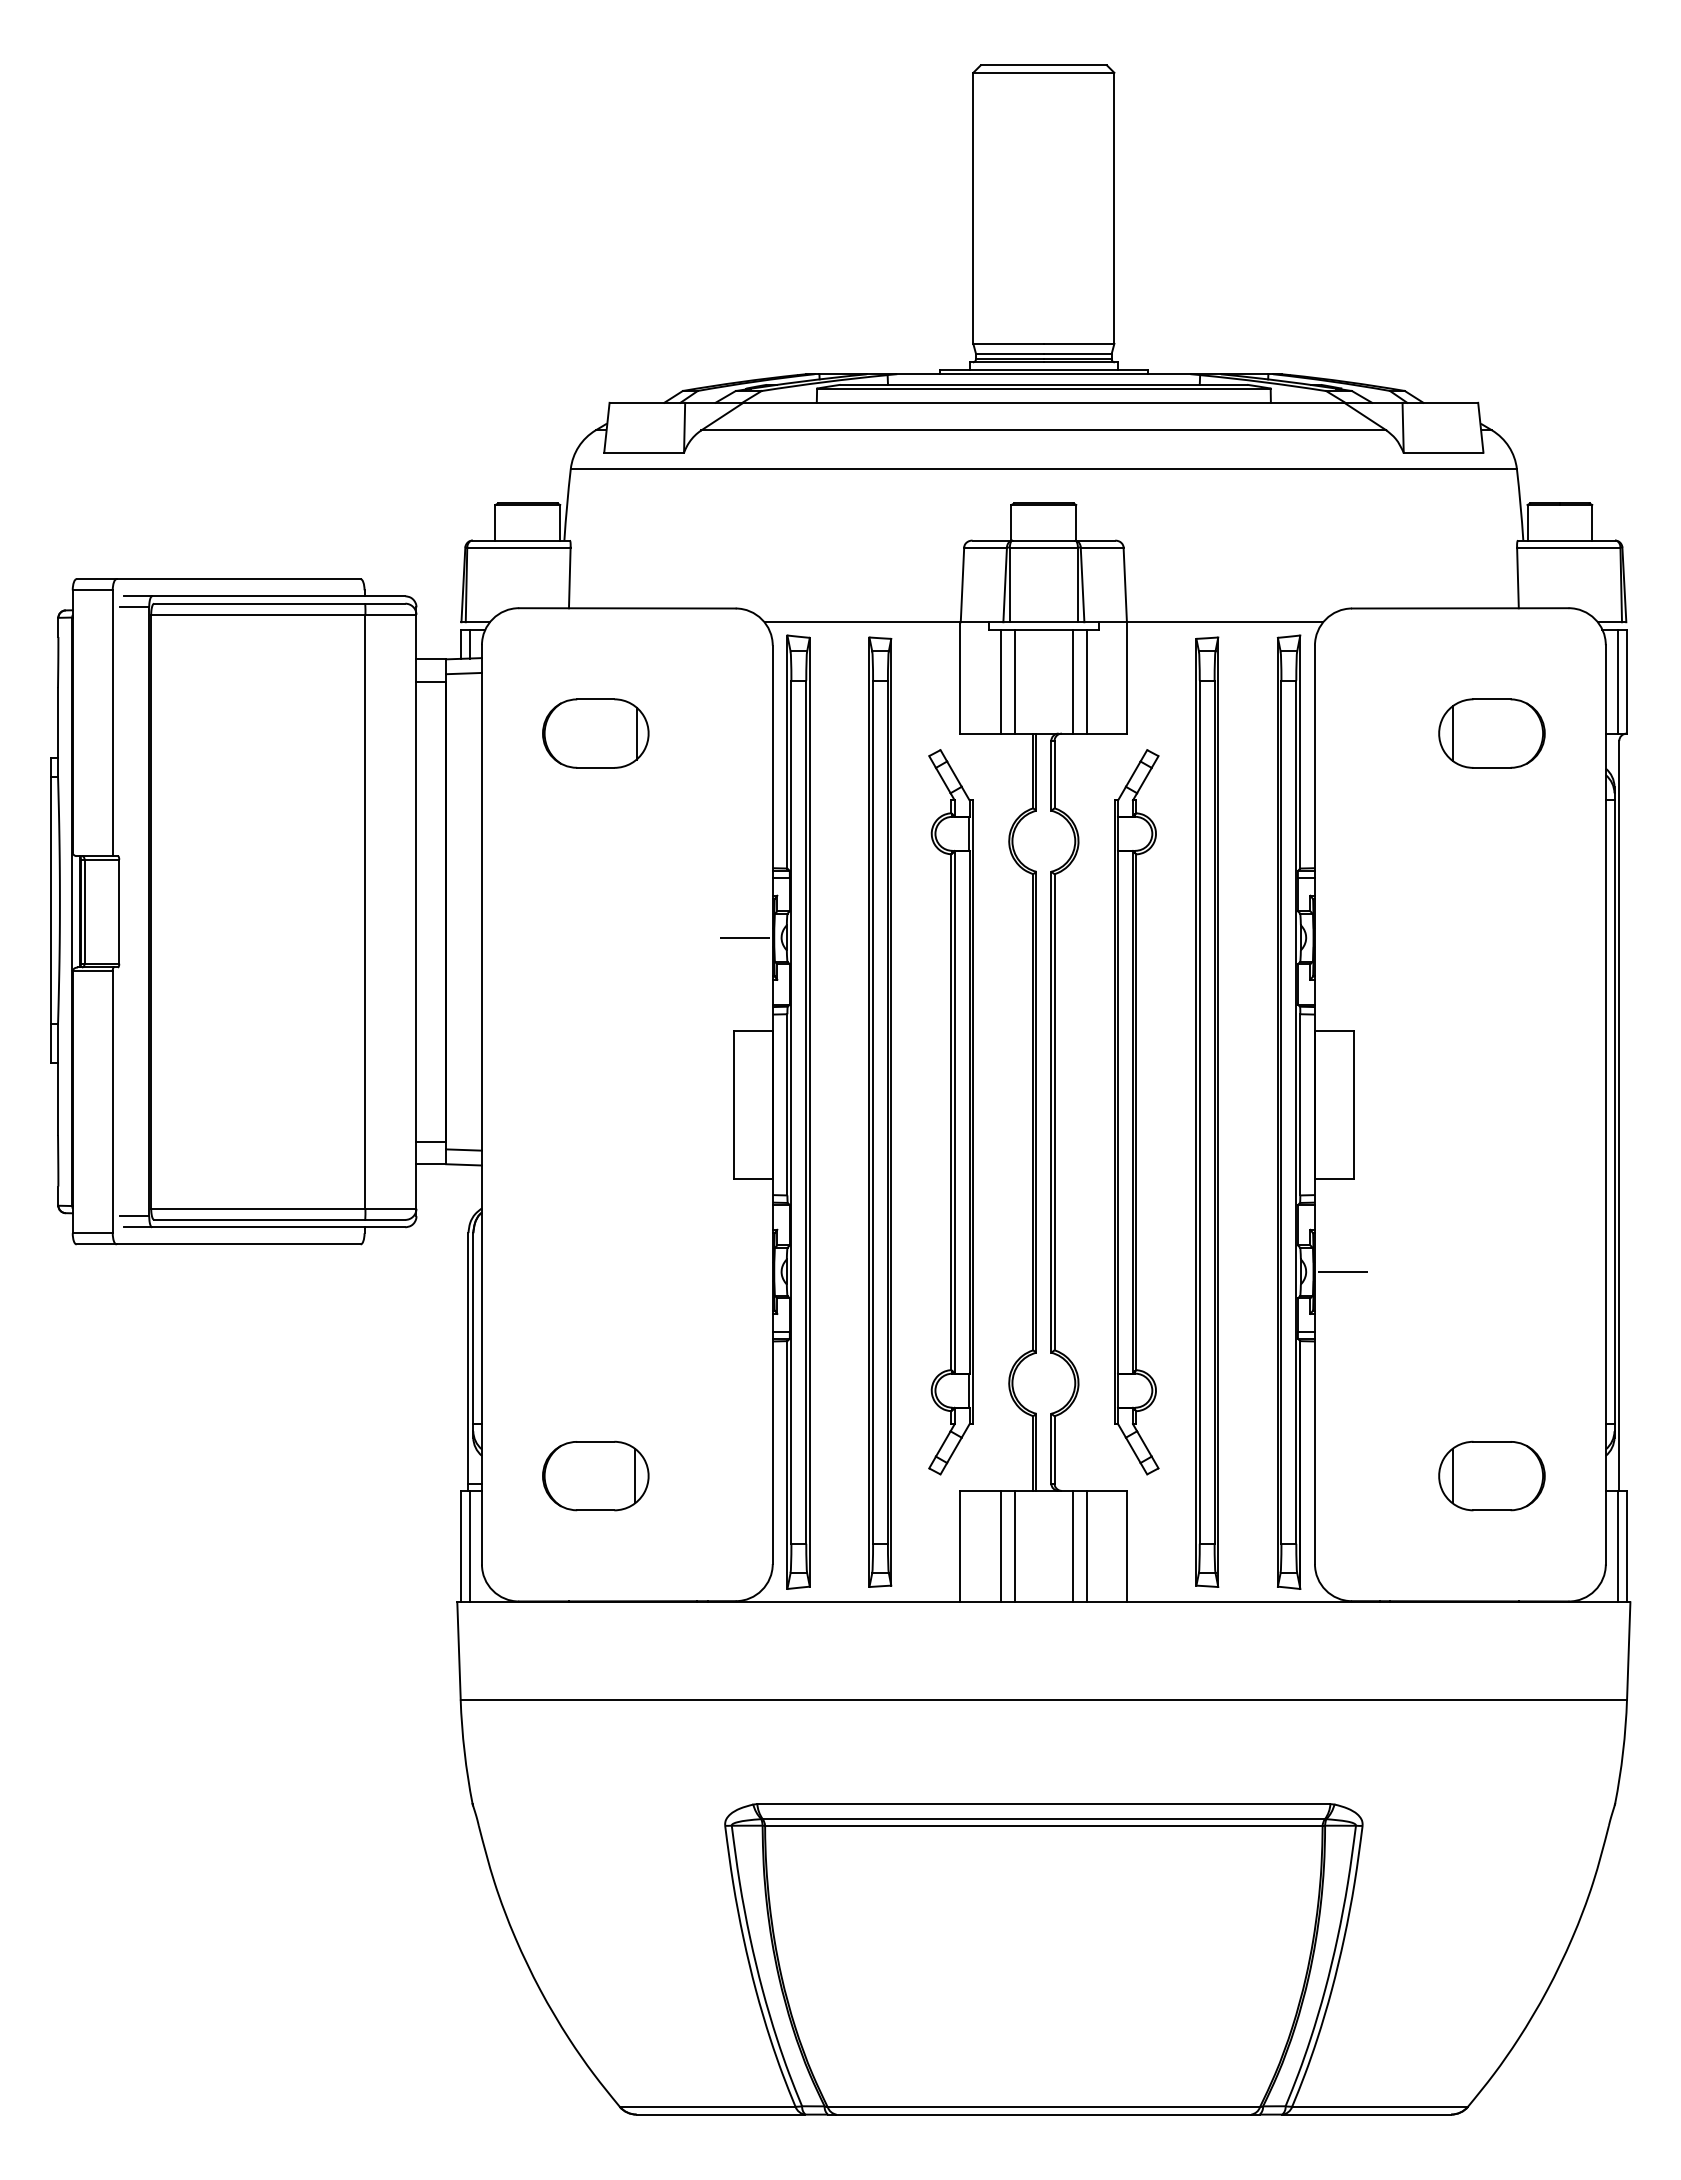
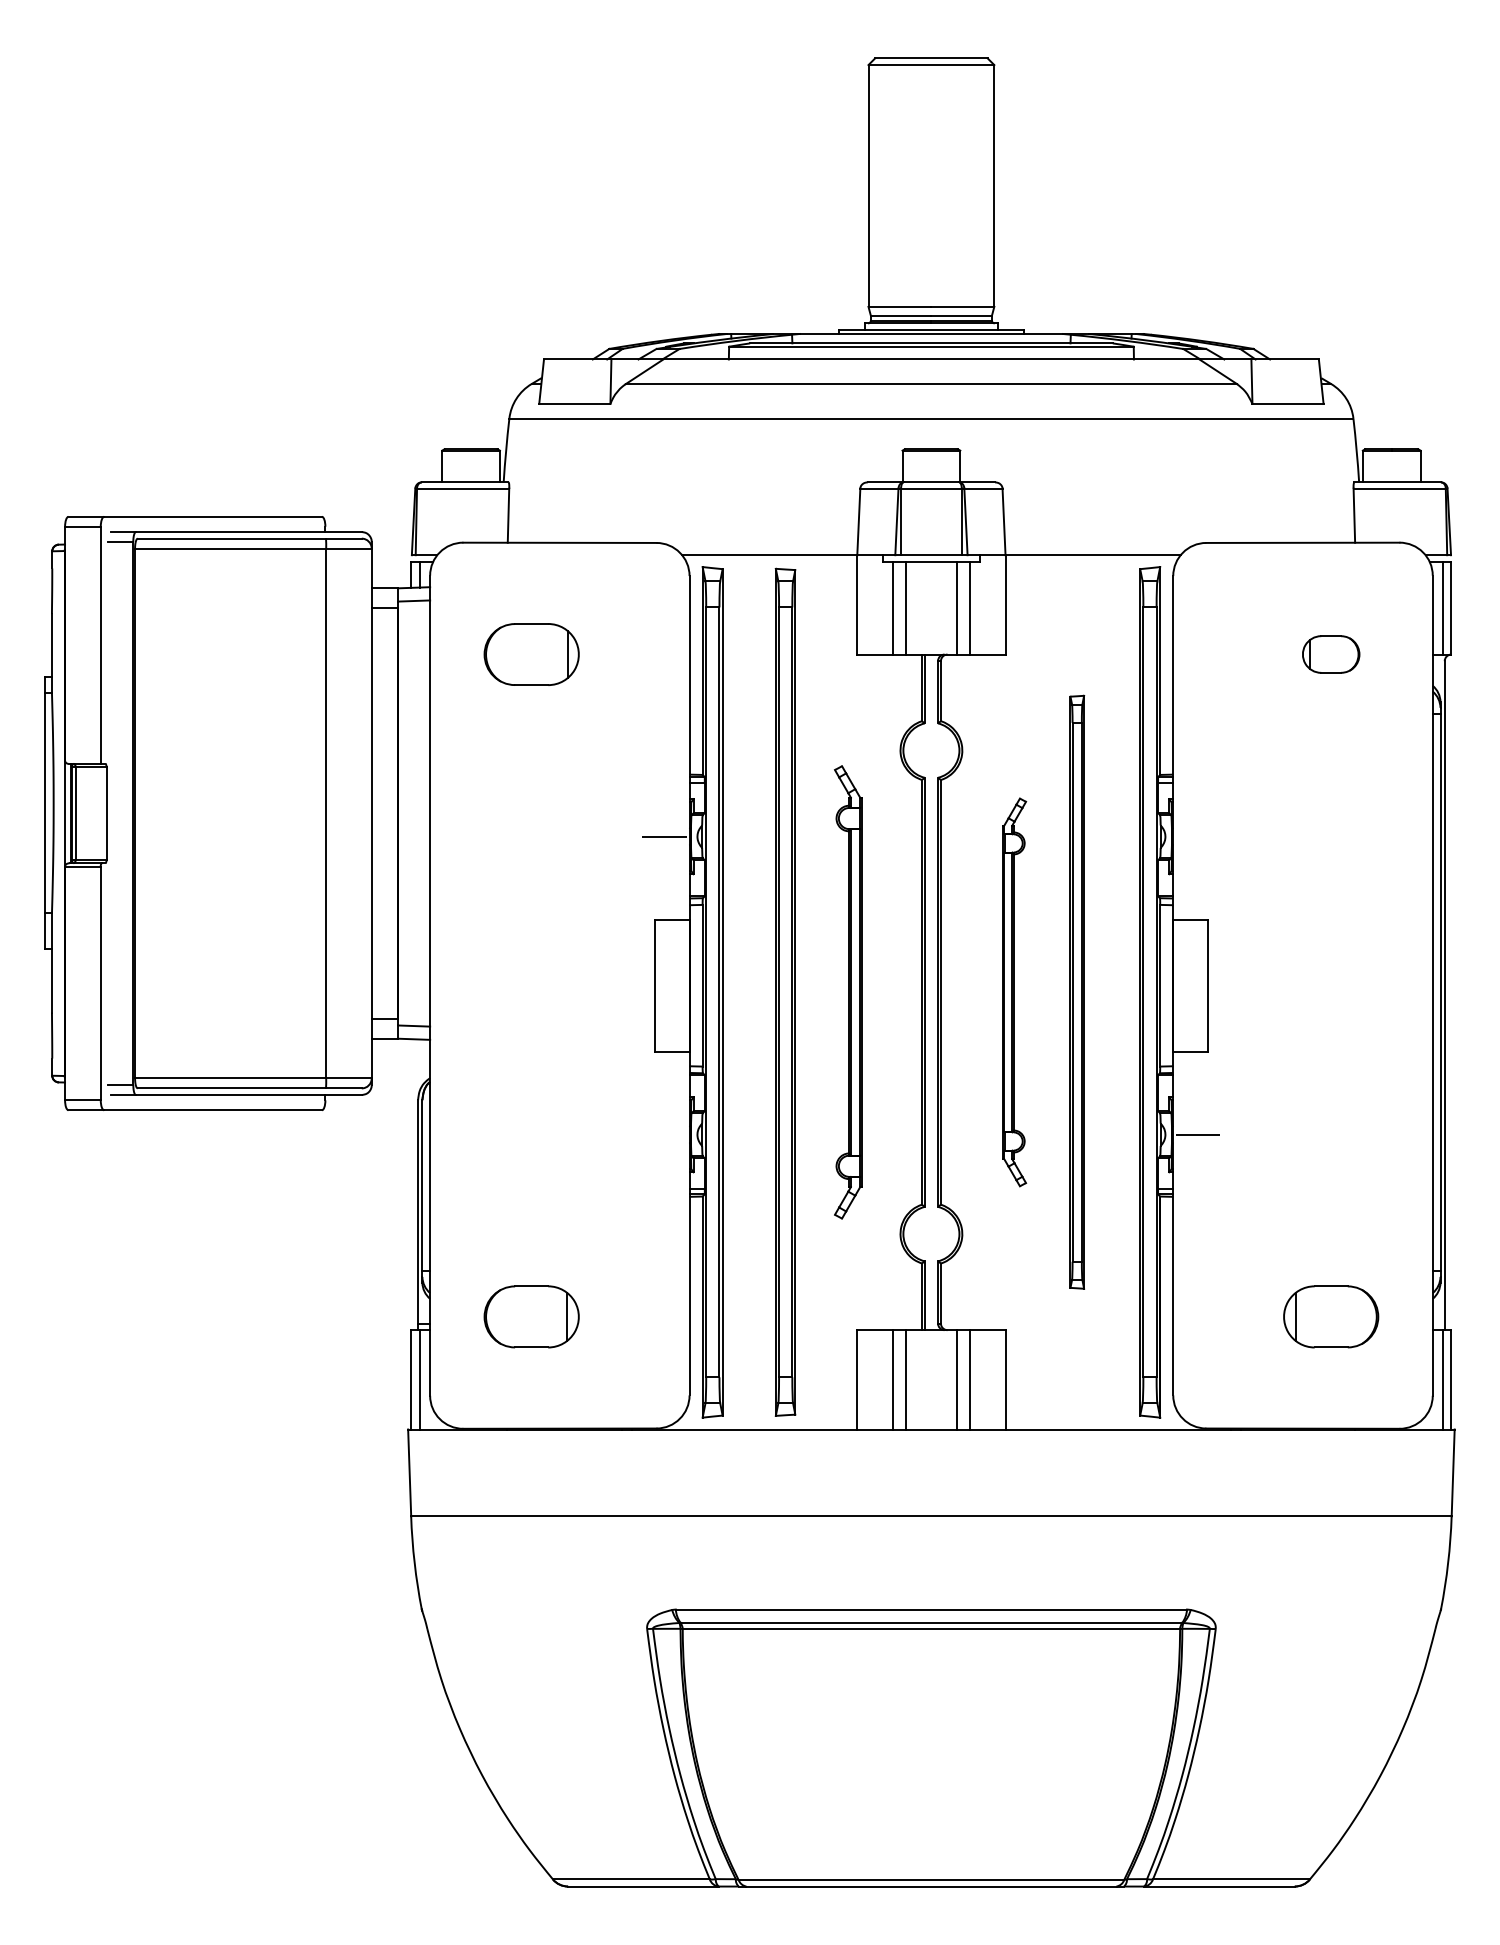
part: (1491, 733) -> (1330, 654), size x0.6
part: (1207, 1111) -> (1077, 991), size x0.7
part: (950, 1112) -> (848, 992), size x0.7
part: (1136, 1112) -> (1014, 992), size x0.6

